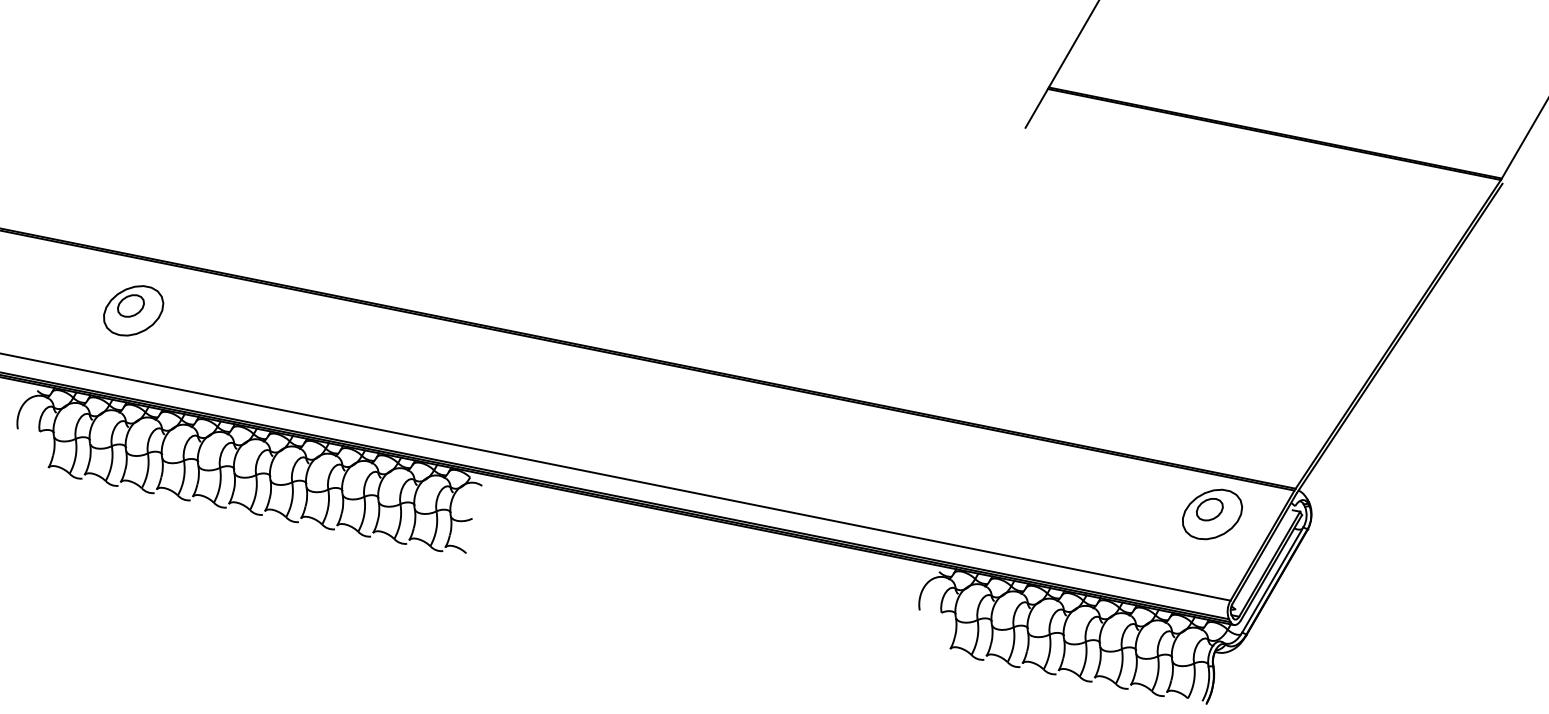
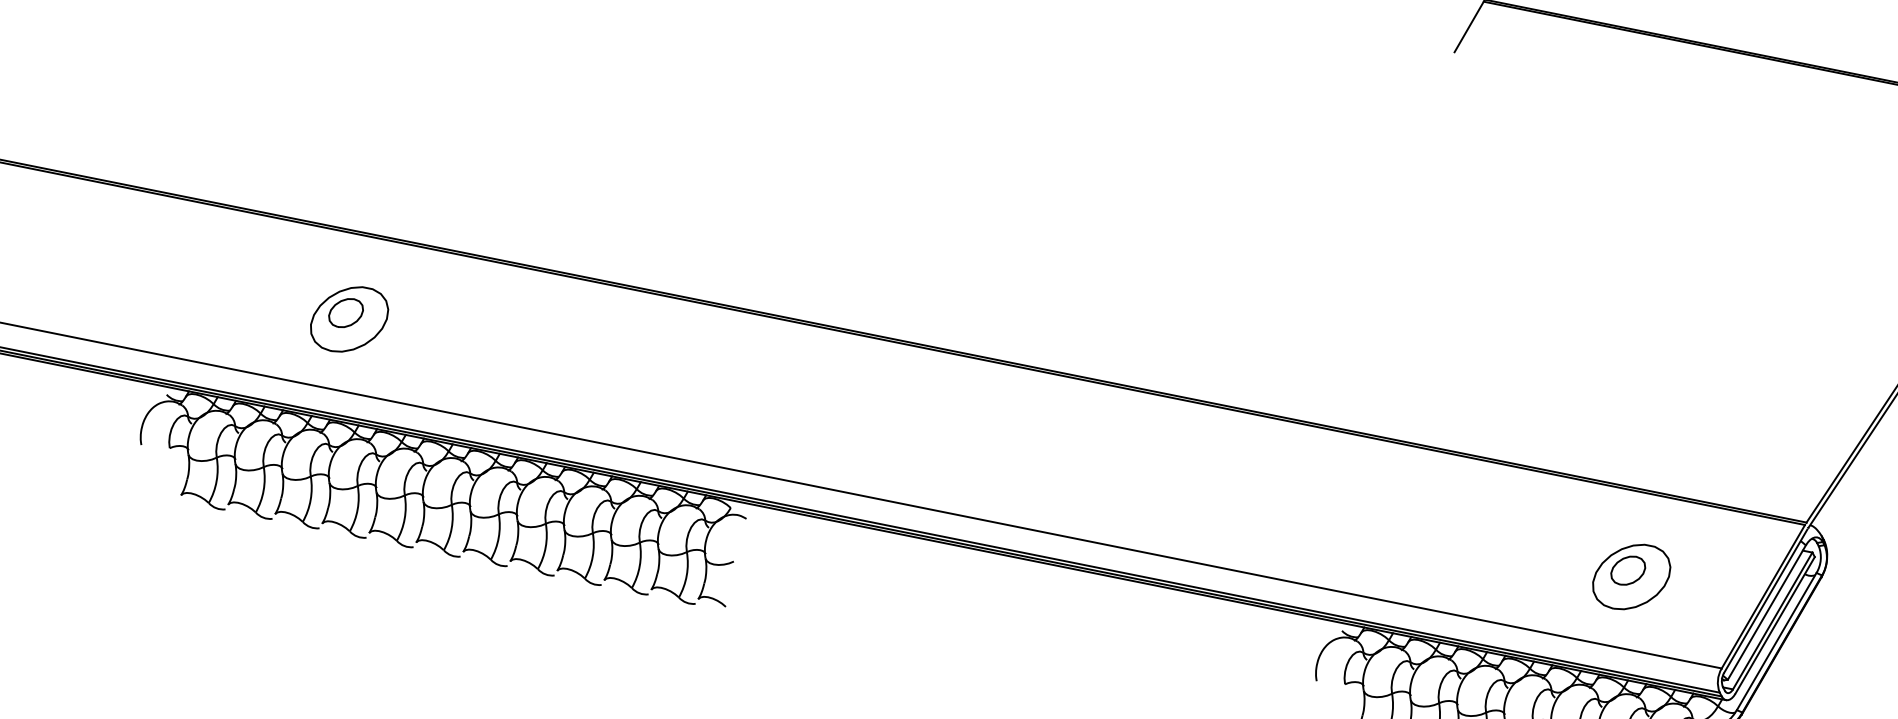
part: (133, 310) -> (349, 318), moved
part: (1212, 514) -> (1631, 577), moved
line: (1265, 557) -> (1767, 612), added

